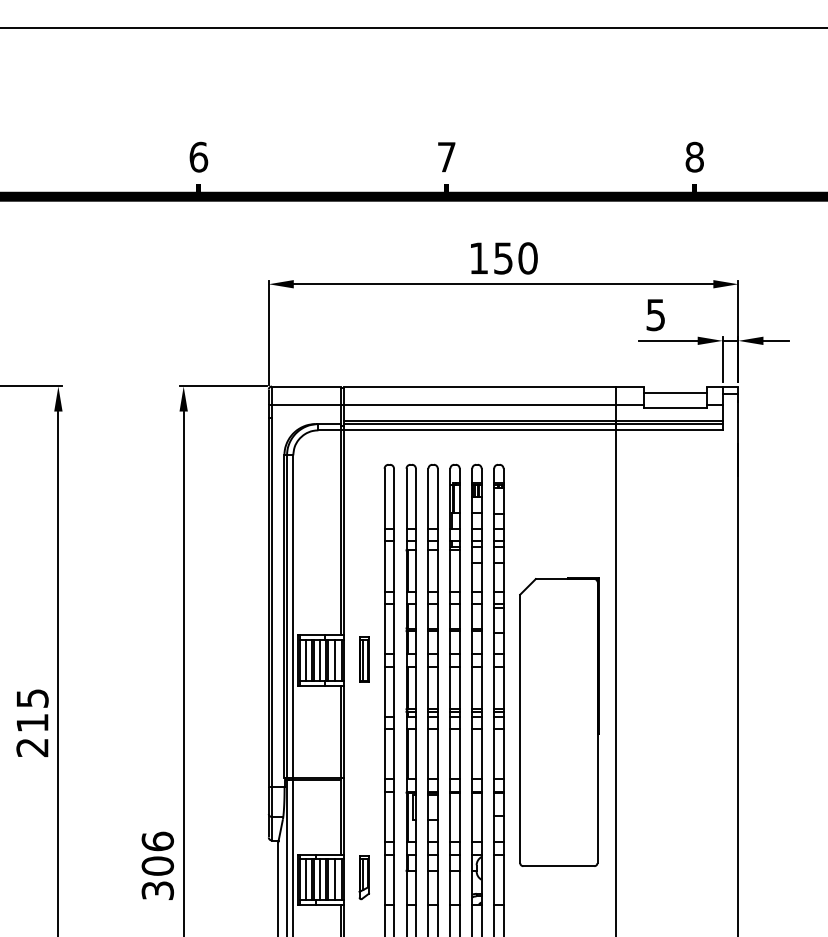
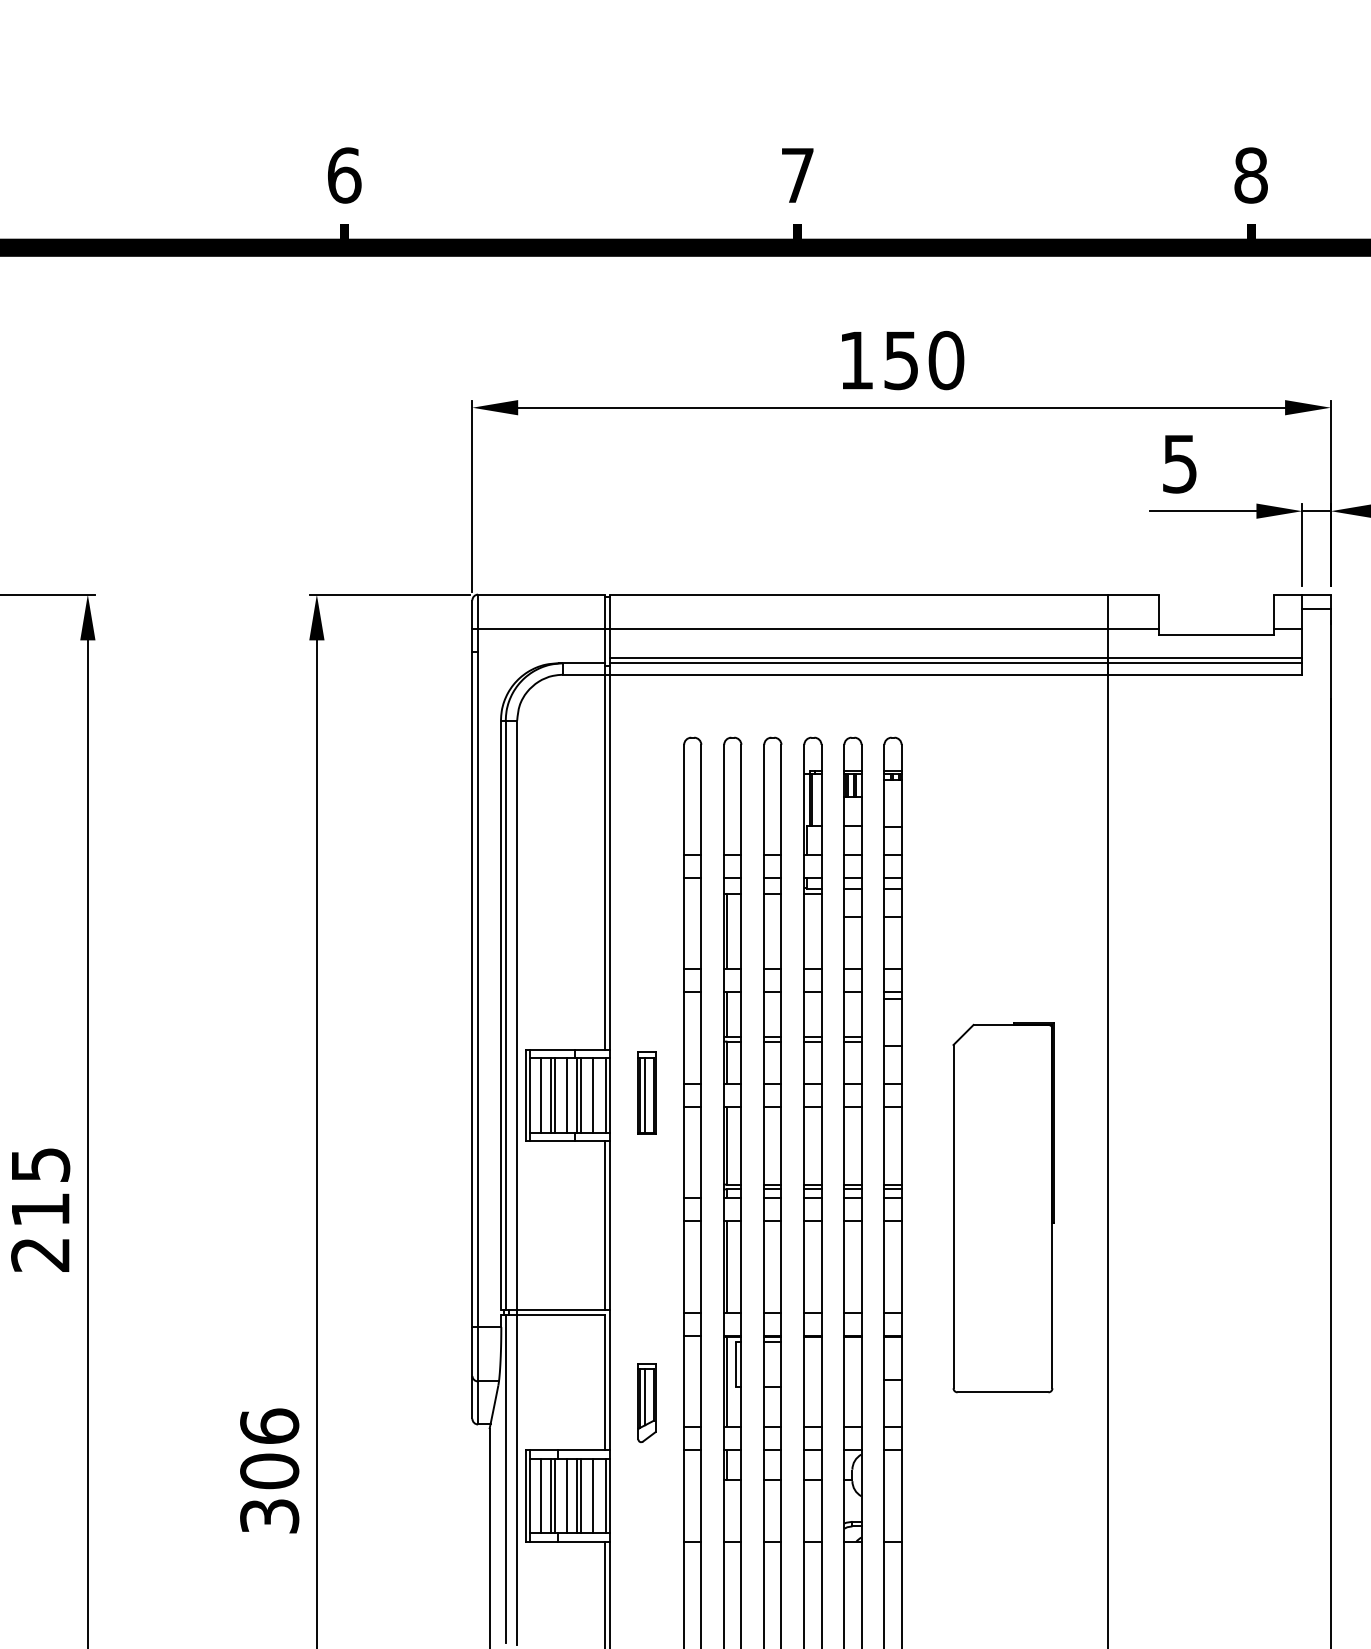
line: (675, 392) -> (1215, 605), removed
part: (559, 721) -> (1003, 1206), size x0.7
part: (363, 877) -> (645, 1402), moved

